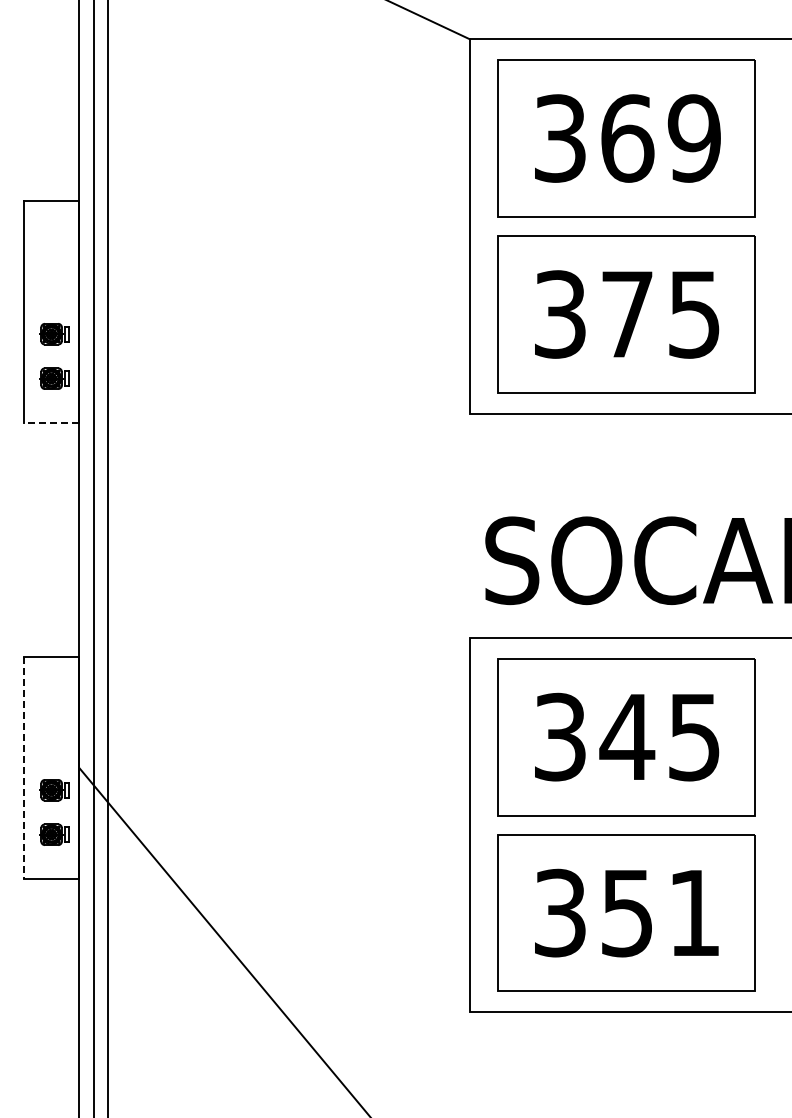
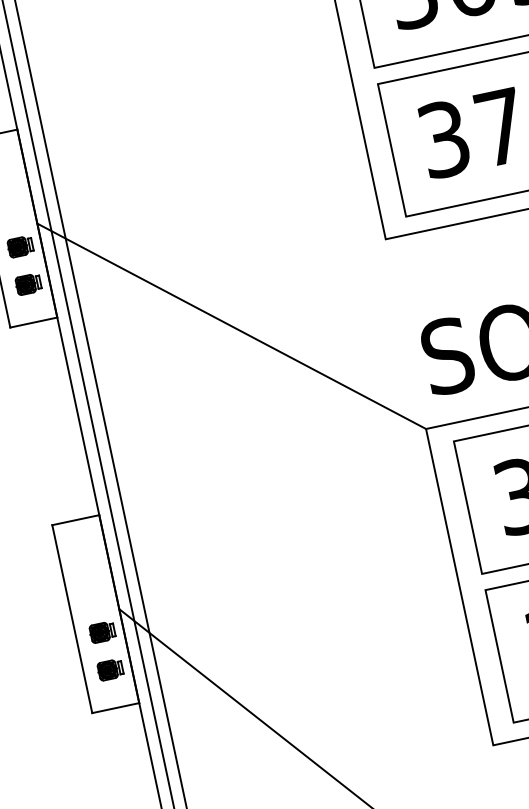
line: (51, 423) -> (33, 322), dashed -> solid
line: (274, 474) -> (231, 325), added
line: (23, 768) -> (72, 619), dashed -> solid

